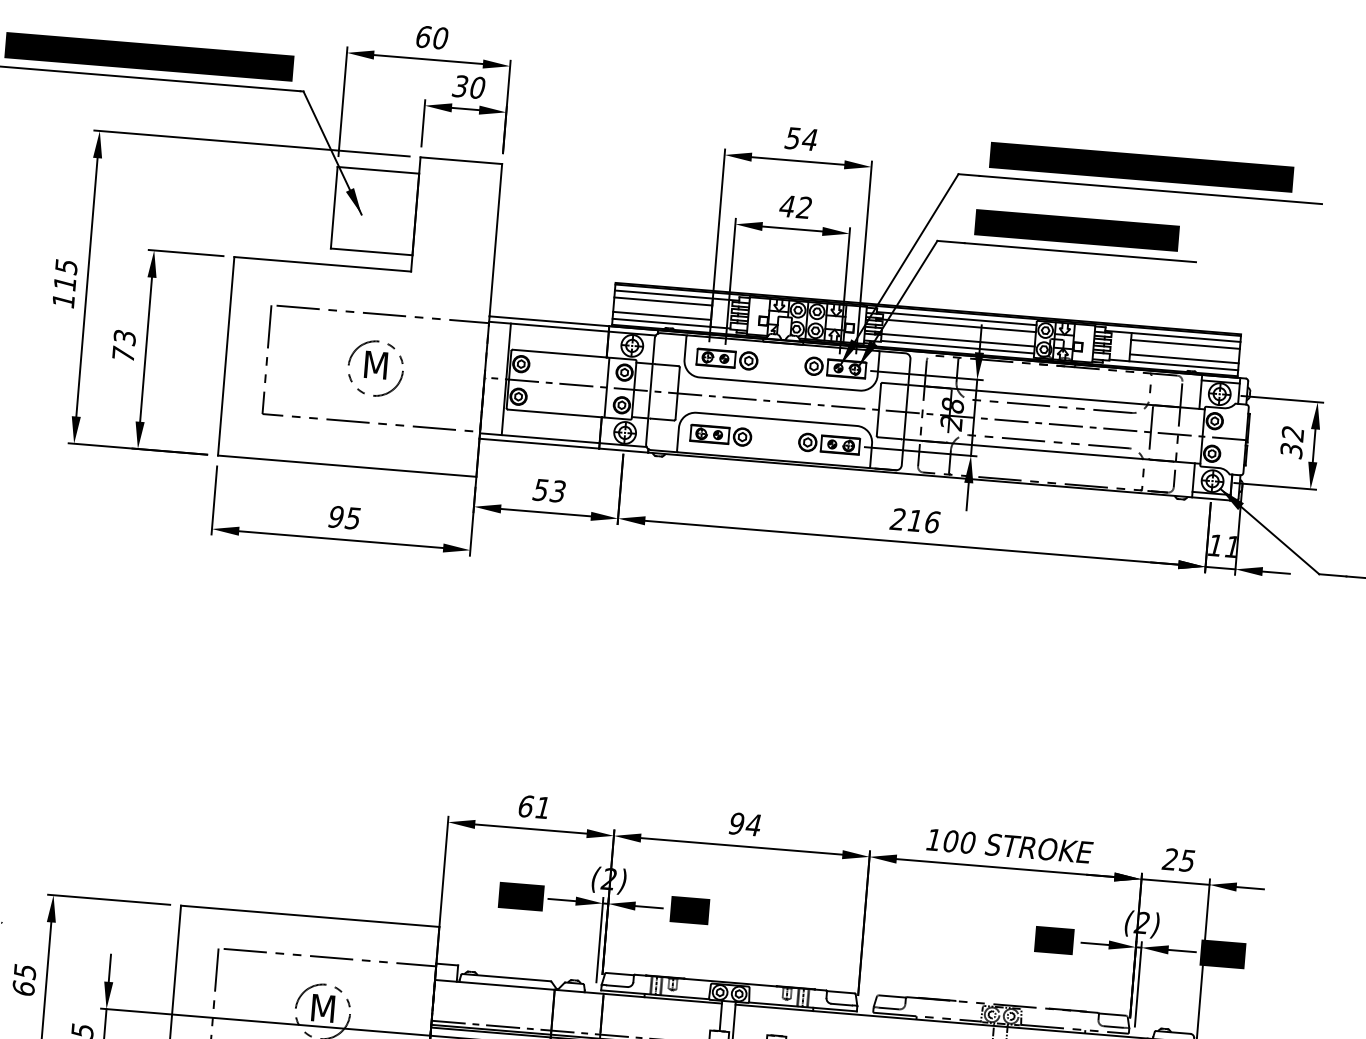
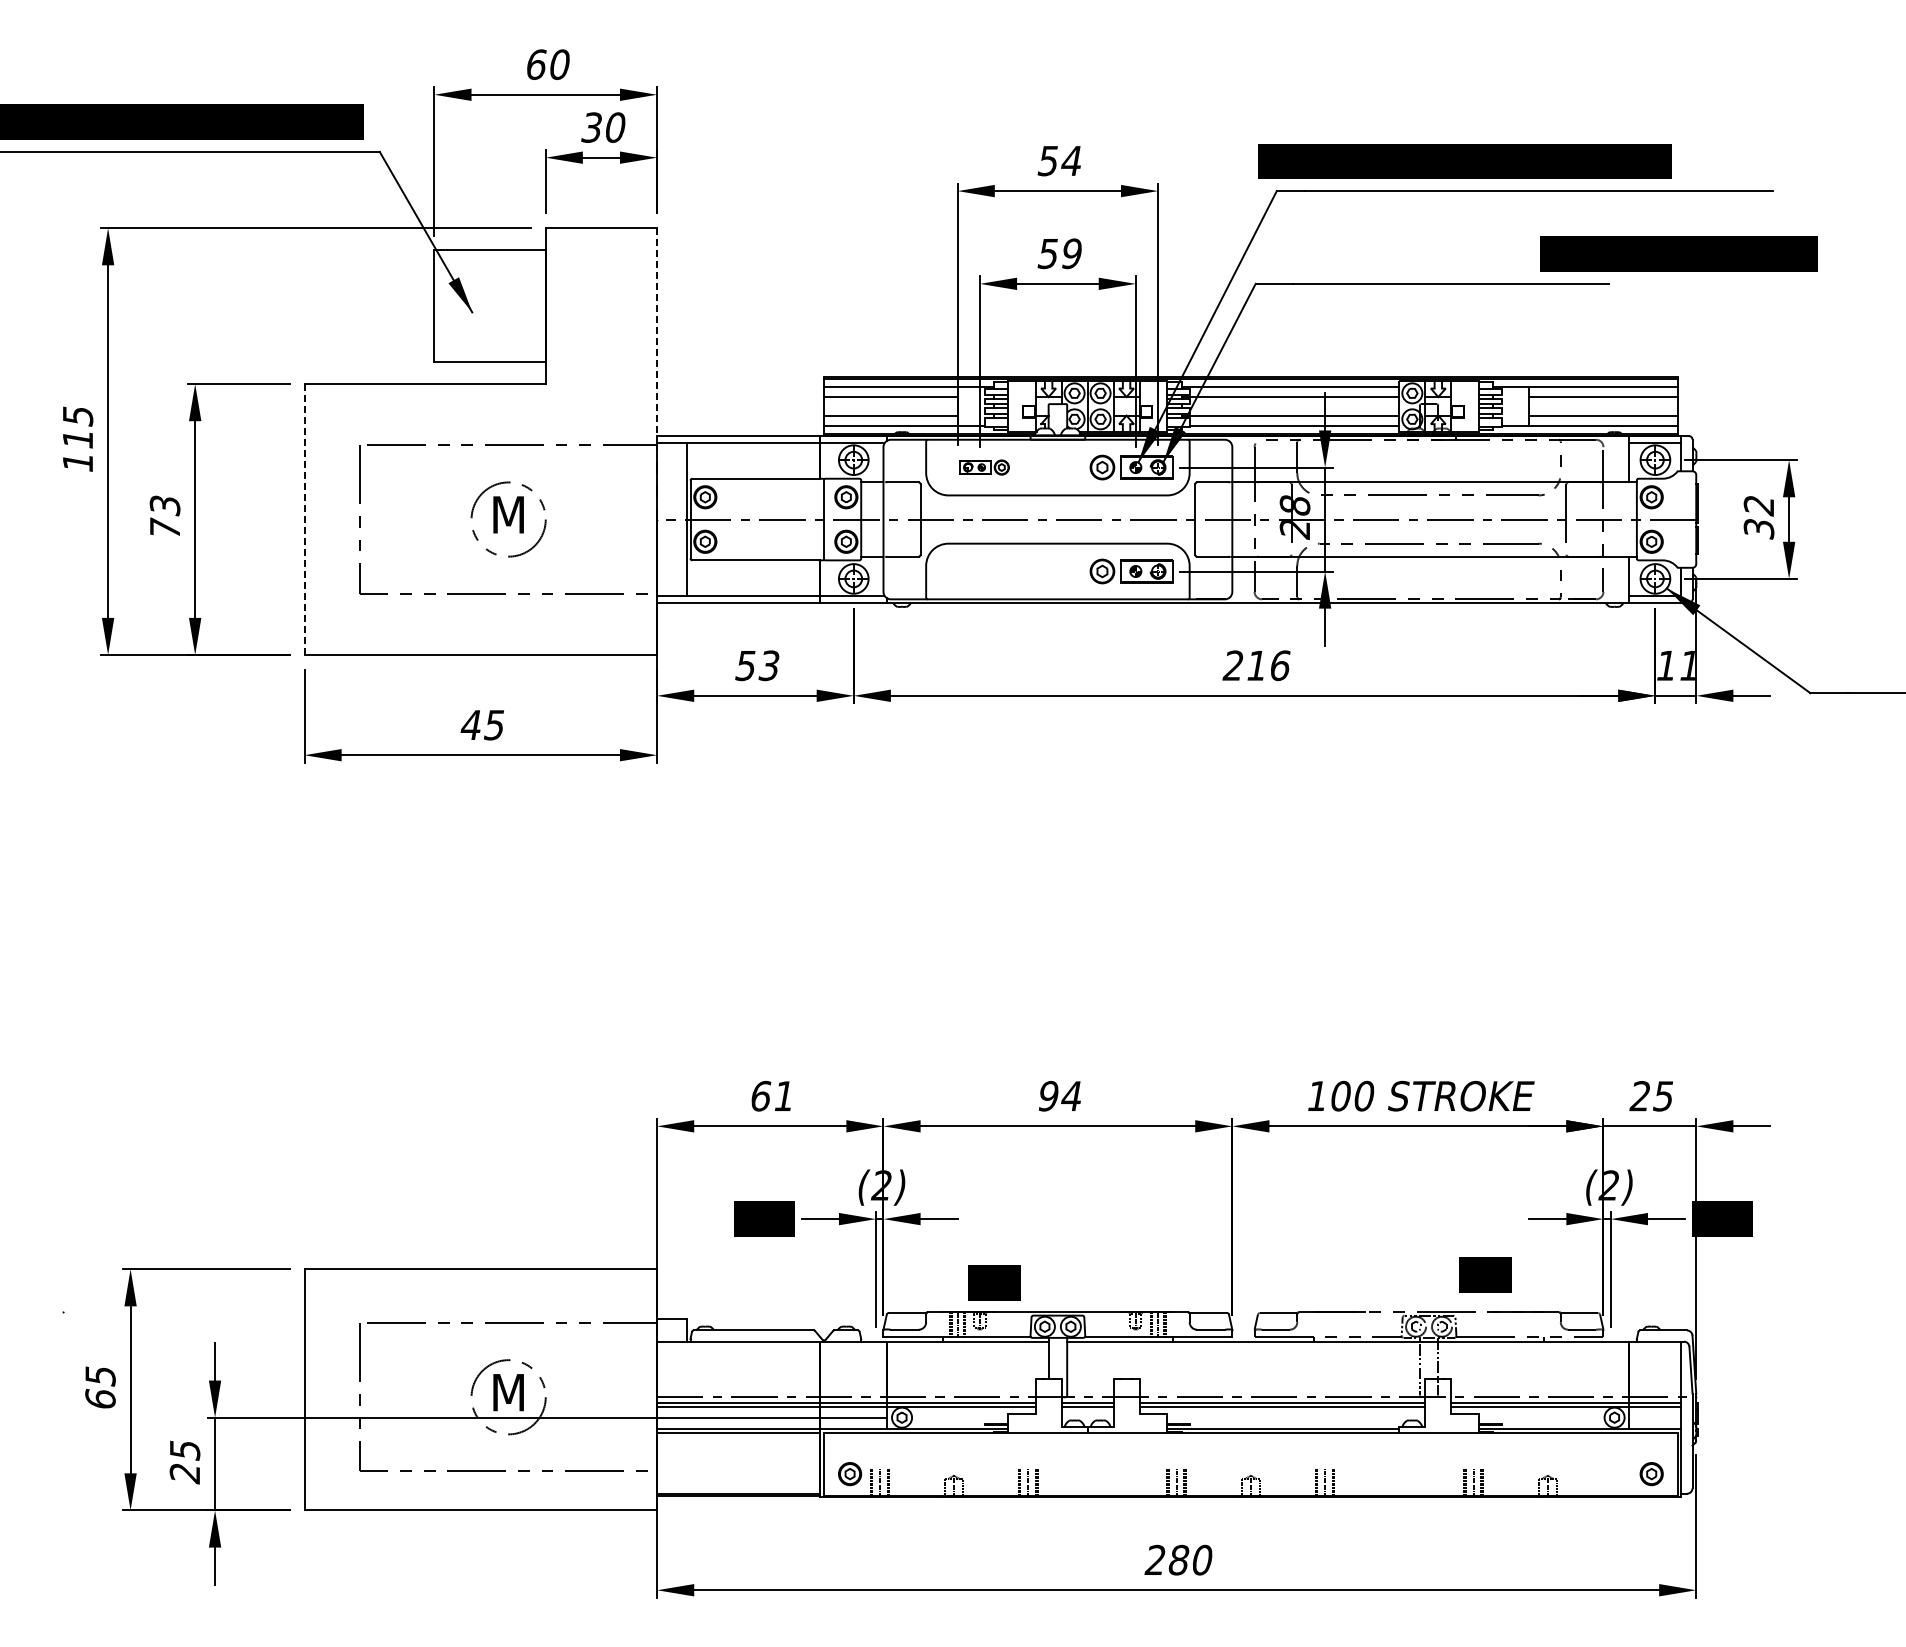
text: (1141, 167) -> (1464, 161), moved
text: (795, 206) -> (1059, 253), 42 -> 59
text: (1076, 229) -> (1678, 253), moved
line: (496, 240) -> (657, 332), solid -> dashed
line: (226, 356) -> (304, 519), solid -> dashed
part: (727, 359) -> (984, 467), size x0.6
part: (721, 435) -> (984, 571), removed
text: (335, 516) -> (470, 724), 95 -> 45
text: (689, 910) -> (994, 1282), moved
text: (1054, 940) -> (1485, 1274), moved

